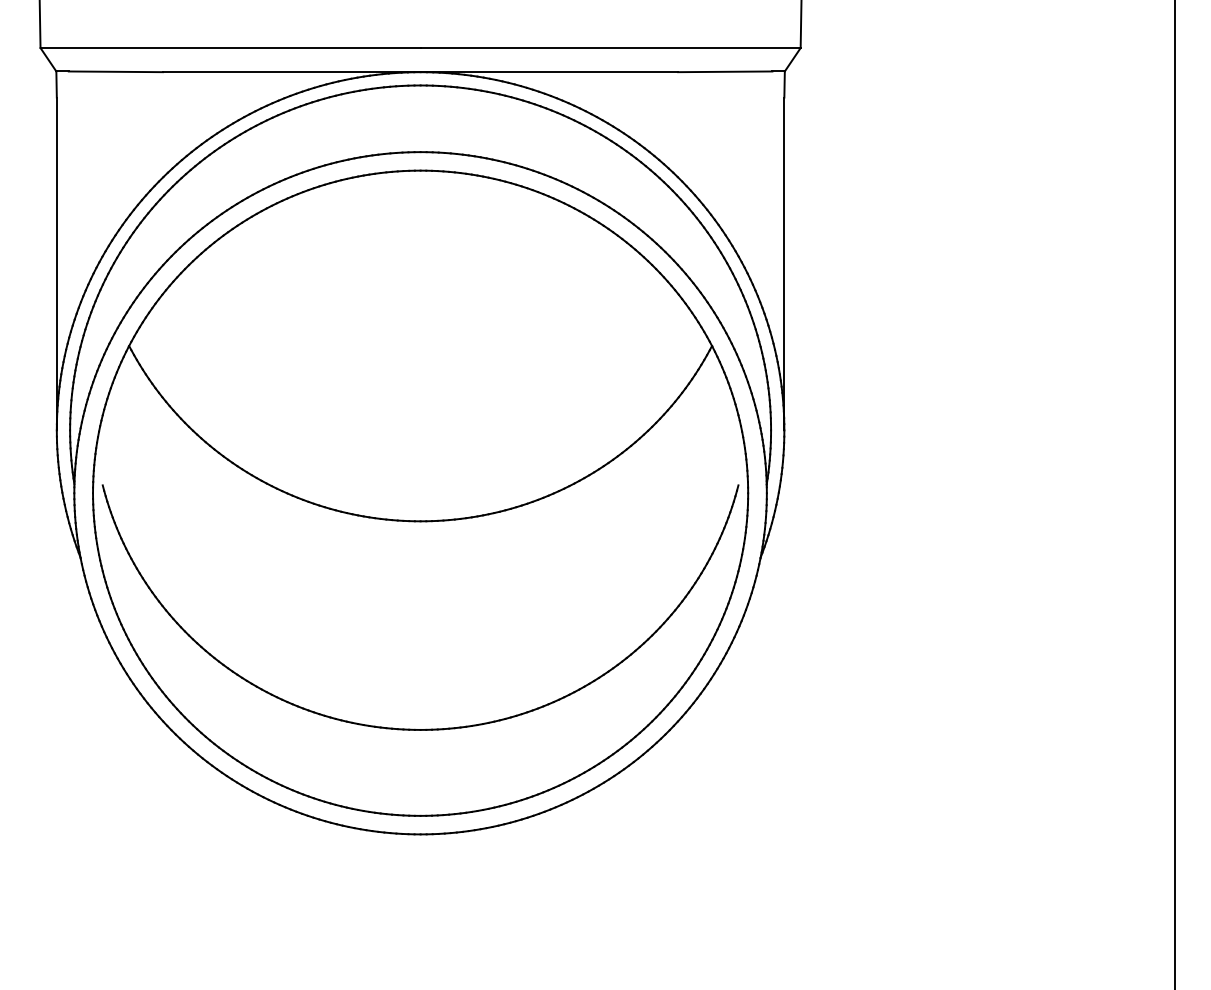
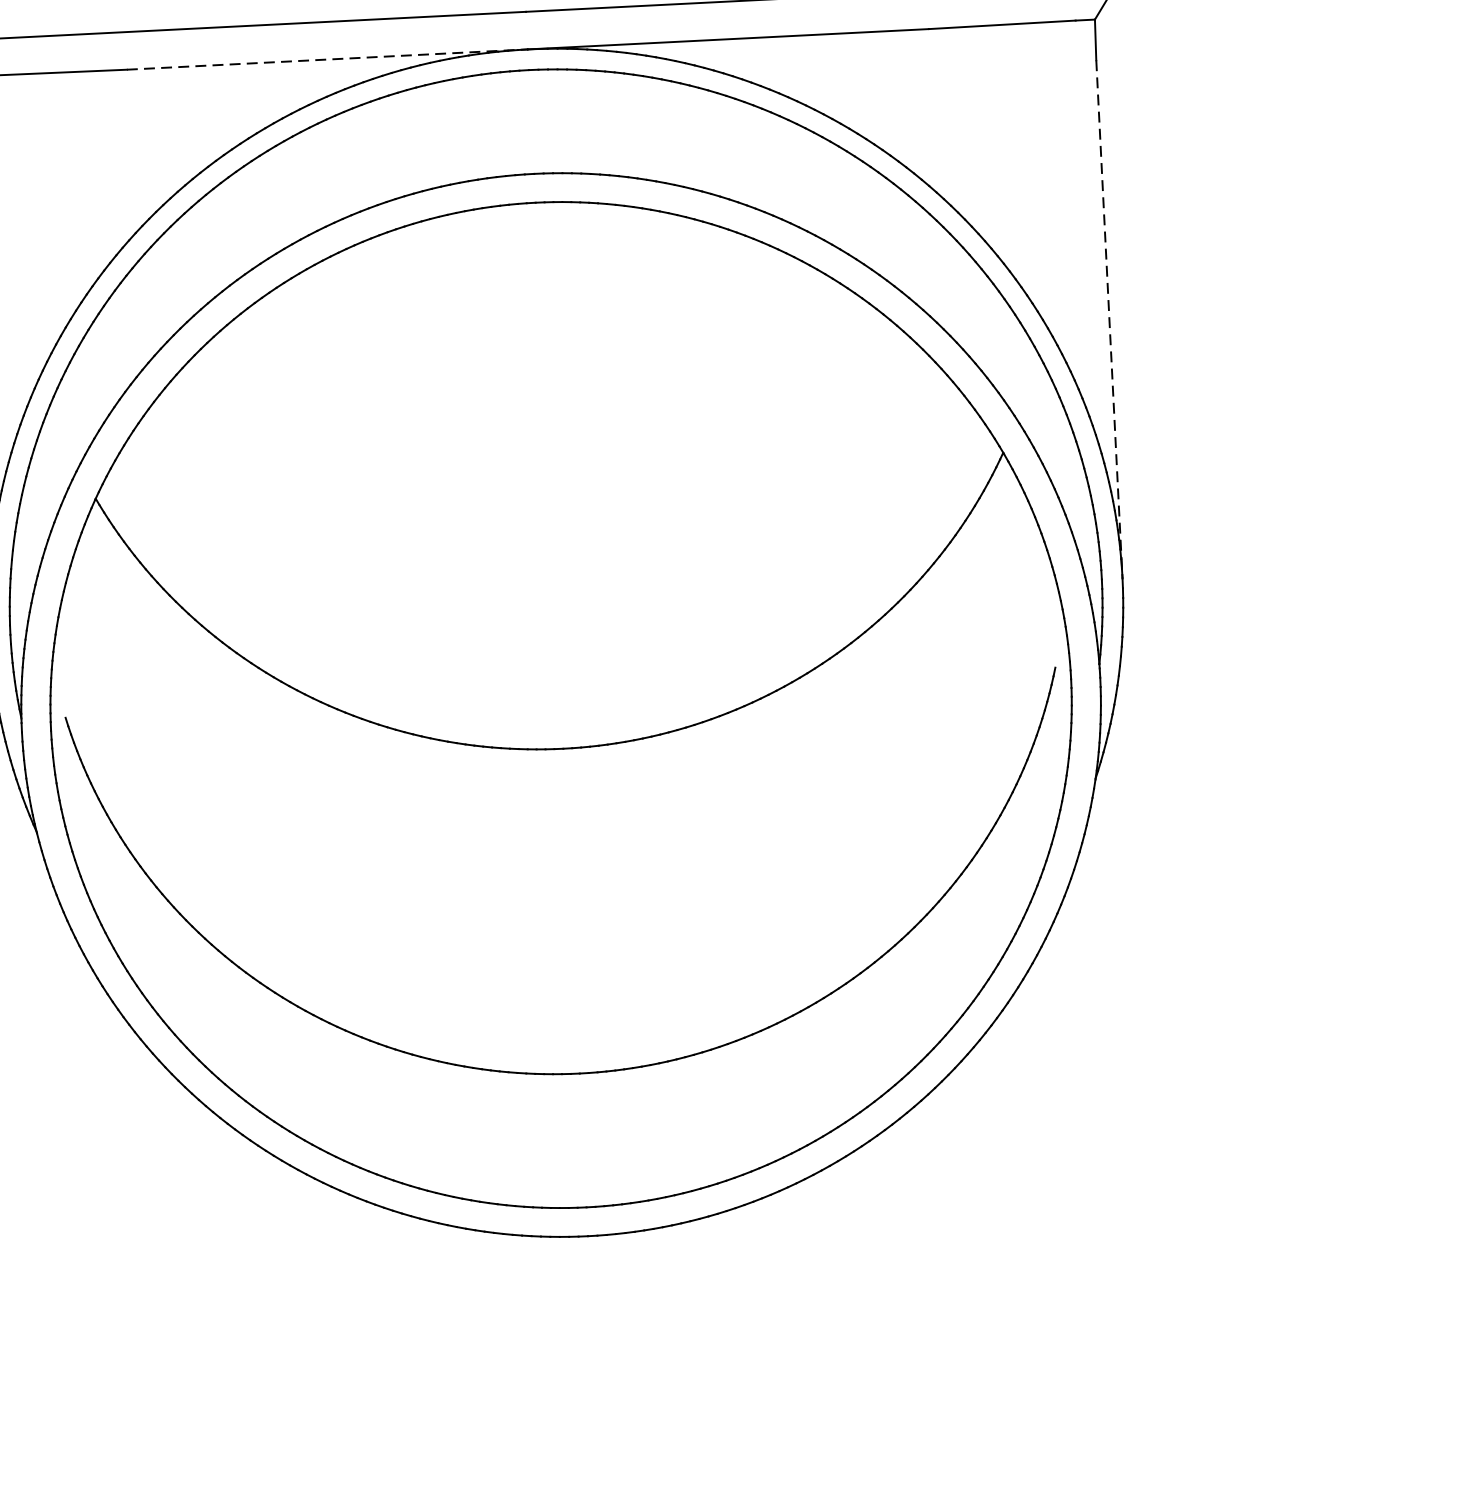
line: (291, 72) -> (326, 60), solid -> dashed
line: (784, 264) -> (1109, 320), solid -> dashed

